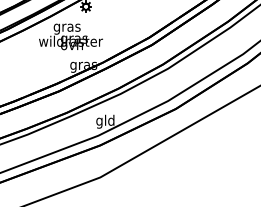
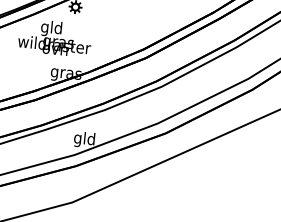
text: (66, 27) -> (51, 28), gras -> gld

